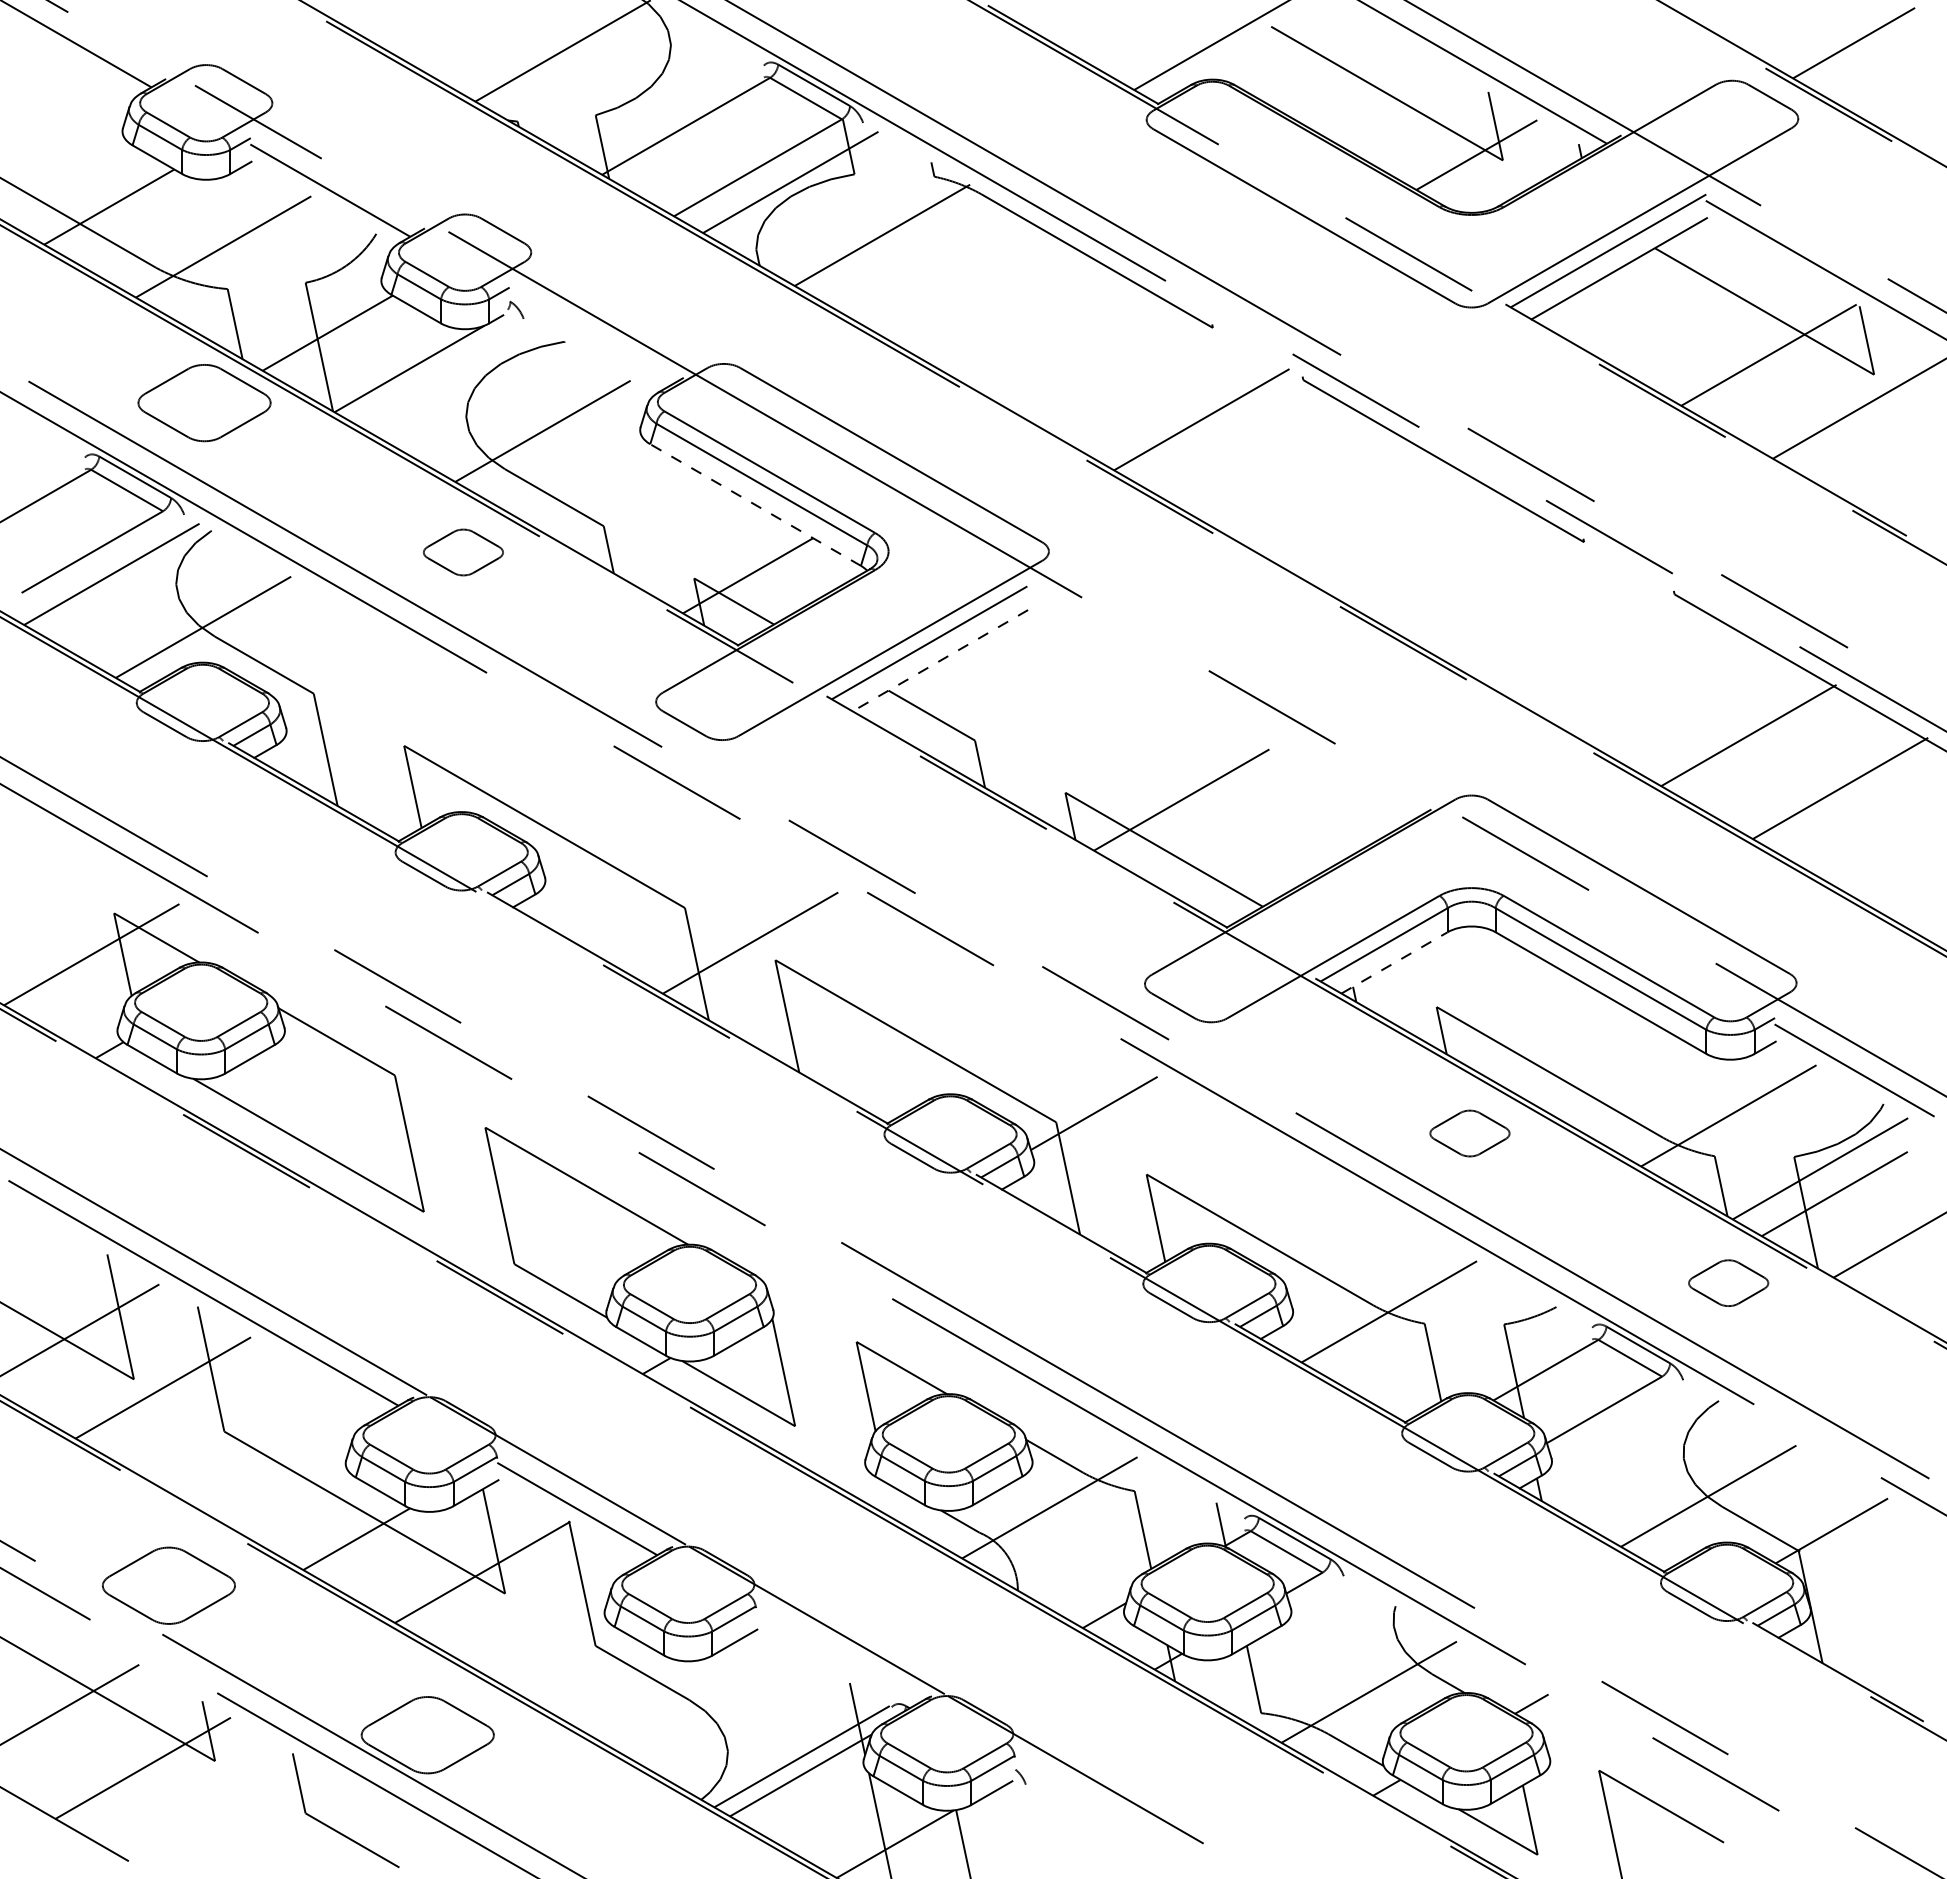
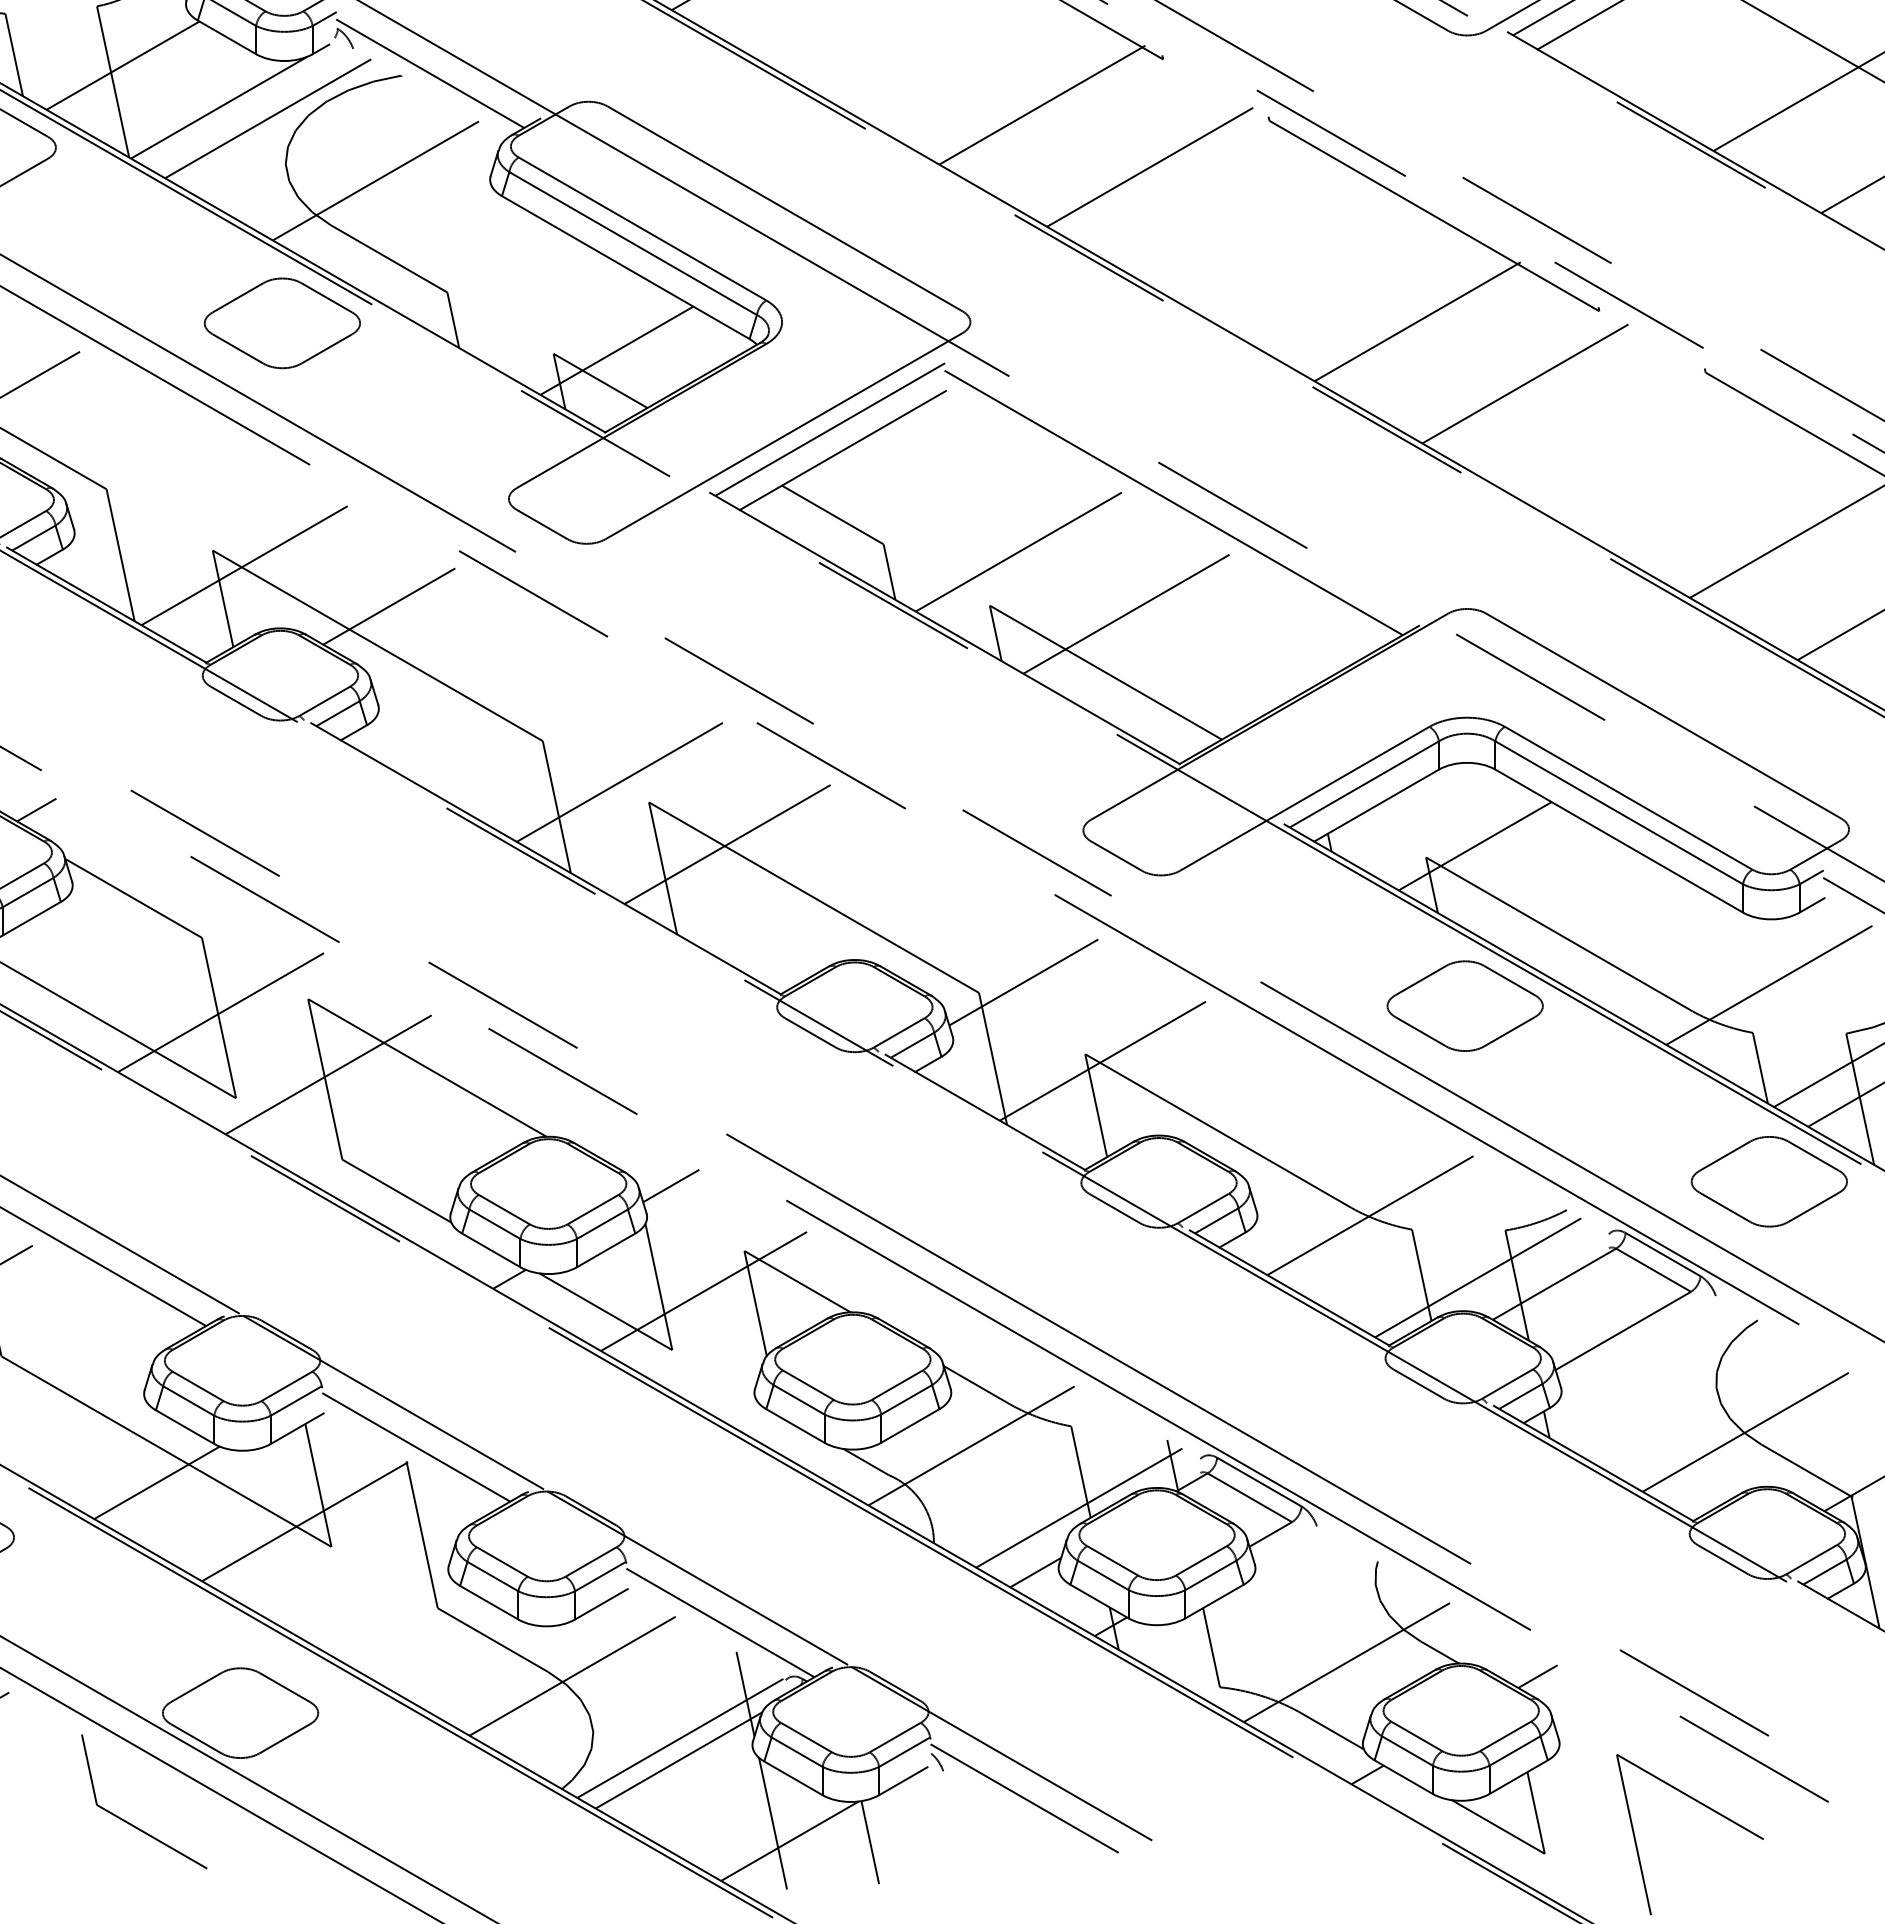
line: (589, 339) -> (430, 73), added
line: (1109, 366) -> (1041, 104), added
line: (451, 378) -> (268, 118), added
line: (755, 505) -> (625, 268), dashed -> solid
line: (1429, 550) -> (1417, 321), added
part: (463, 552) -> (282, 323), size x1.67
line: (1520, 603) -> (1524, 383), added
line: (939, 660) -> (841, 450), dashed -> solid
line: (1221, 704) -> (1173, 501), added
line: (1089, 746) -> (1018, 551), added
line: (430, 758) -> (243, 565), added
line: (554, 793) -> (389, 606), added
line: (1394, 962) -> (1376, 805), dashed -> solid
line: (254, 966) -> (36, 809), added
line: (841, 995) -> (726, 843), added
line: (1478, 997) -> (1475, 846), added
part: (1469, 1133) -> (1464, 1006), size x1.67
line: (410, 1138) -> (220, 1011), added
line: (1161, 1180) -> (1102, 1061), added
line: (502, 1191) -> (328, 1074), added
part: (1728, 1283) -> (1769, 1182), size x1.67
line: (794, 1286) -> (671, 1185), added
line: (1480, 1364) -> (1477, 1277), added
line: (821, 1376) -> (703, 1291), added
line: (1141, 1560) -> (1079, 1507), added
line: (836, 1658) -> (720, 1623), added
line: (710, 1703) -> (572, 1675), added
line: (1095, 1807) -> (1025, 1798), added

